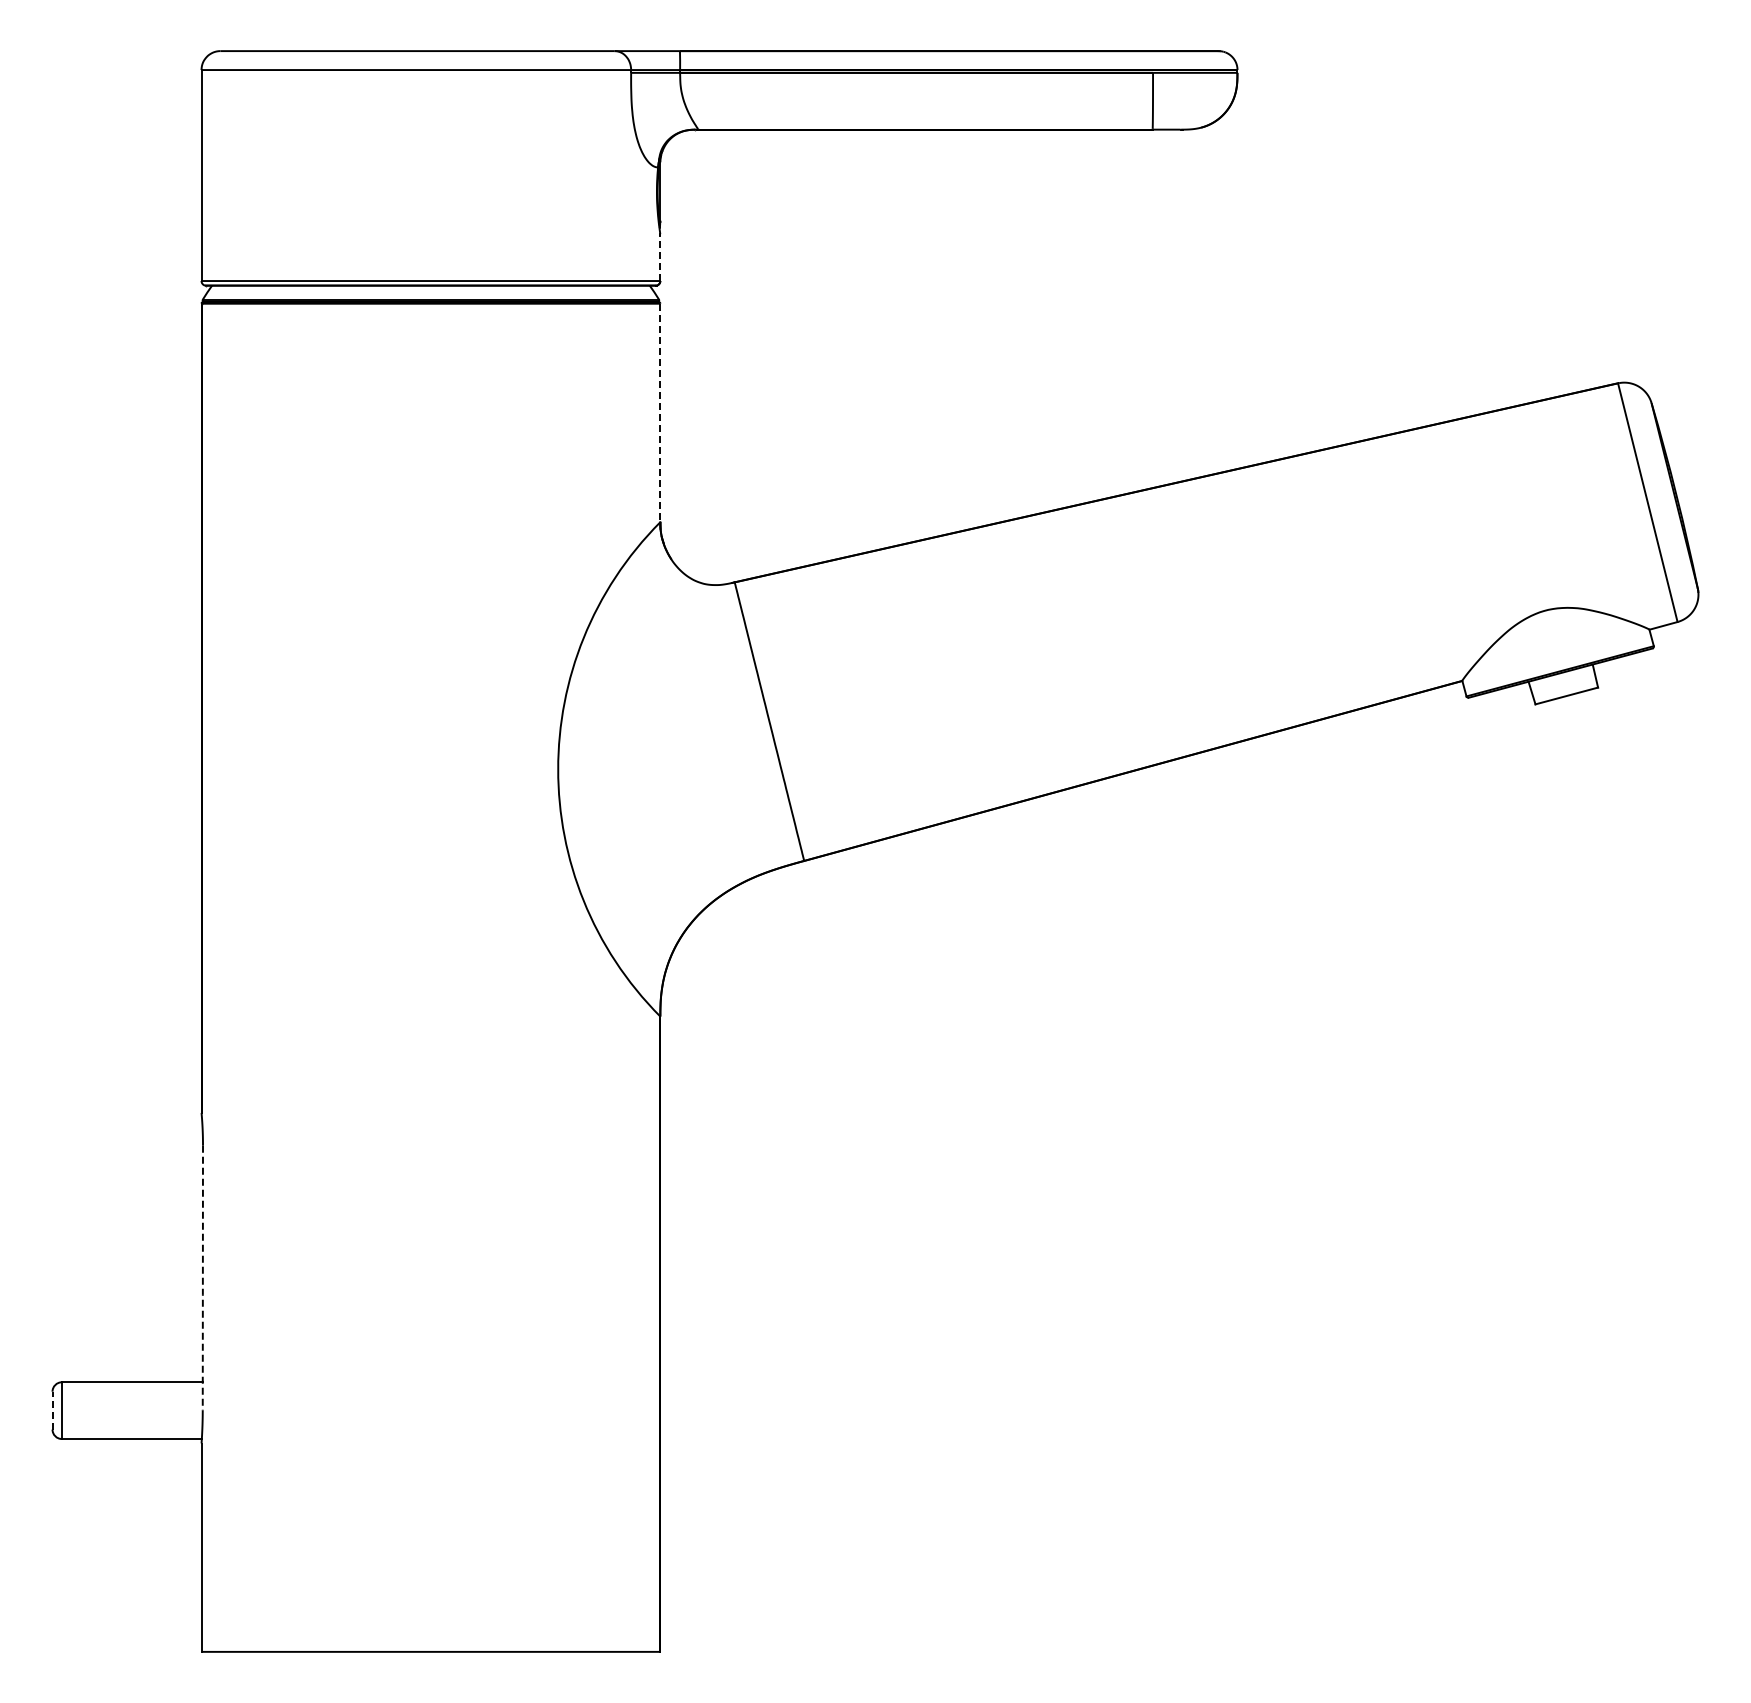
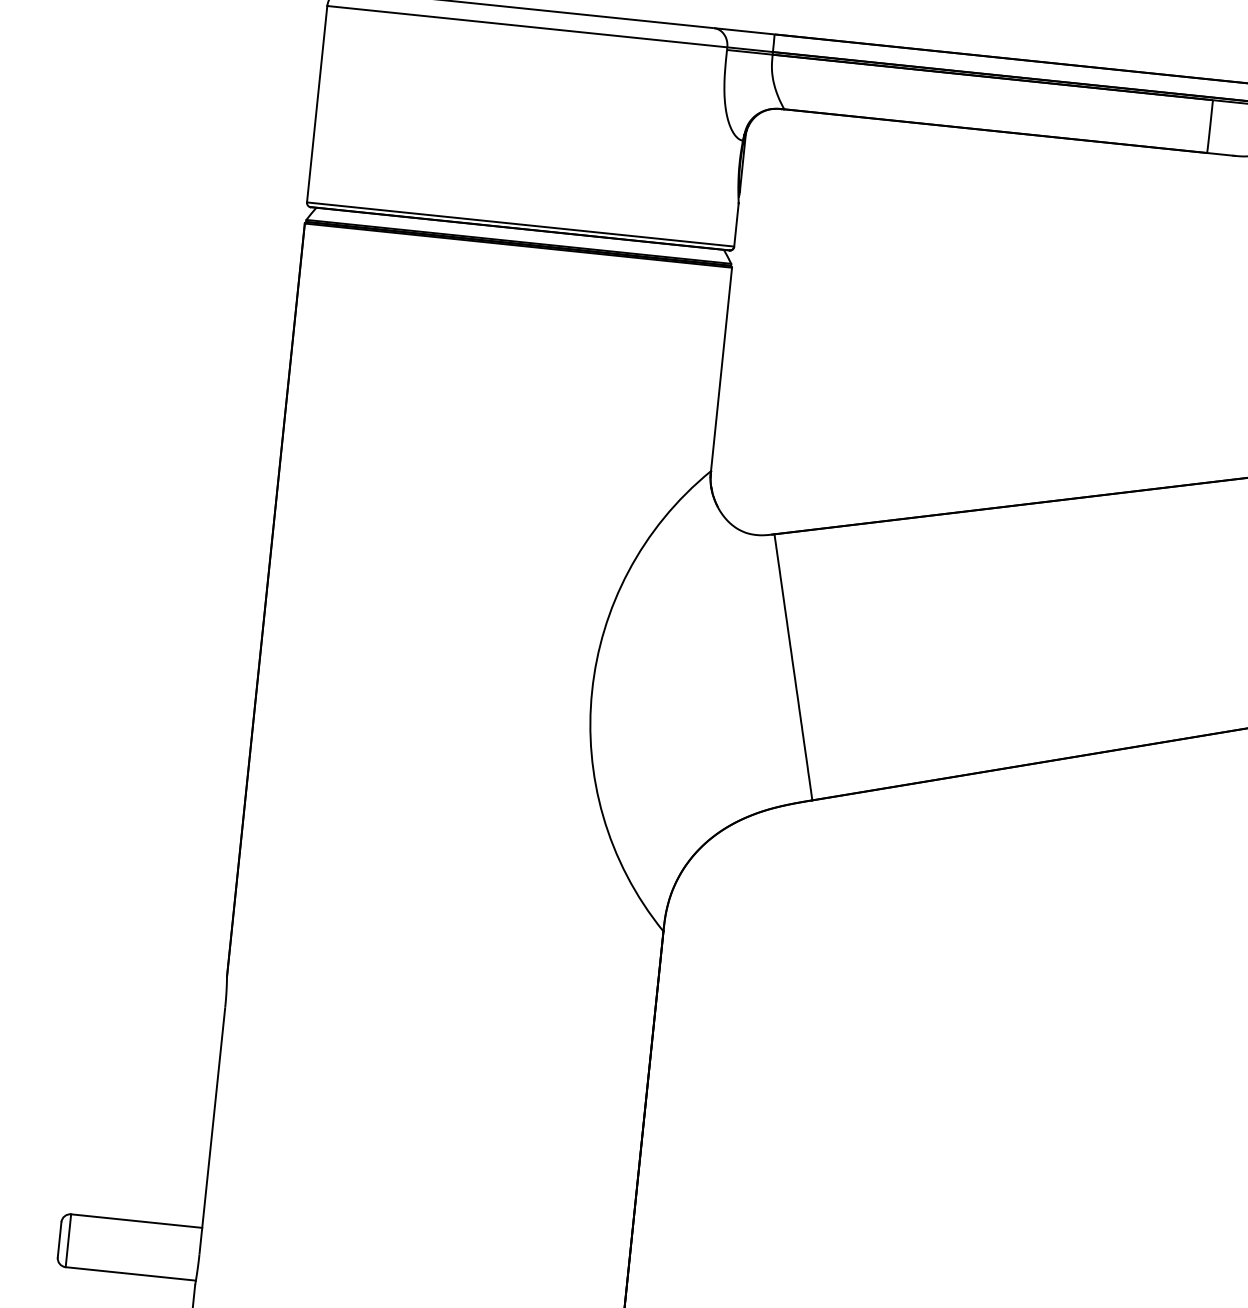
line: (660, 257) -> (736, 224), dashed -> solid
line: (660, 413) -> (721, 369), dashed -> solid
line: (202, 1279) -> (211, 1132), dashed -> solid
line: (52, 1410) -> (59, 1239), dashed -> solid

